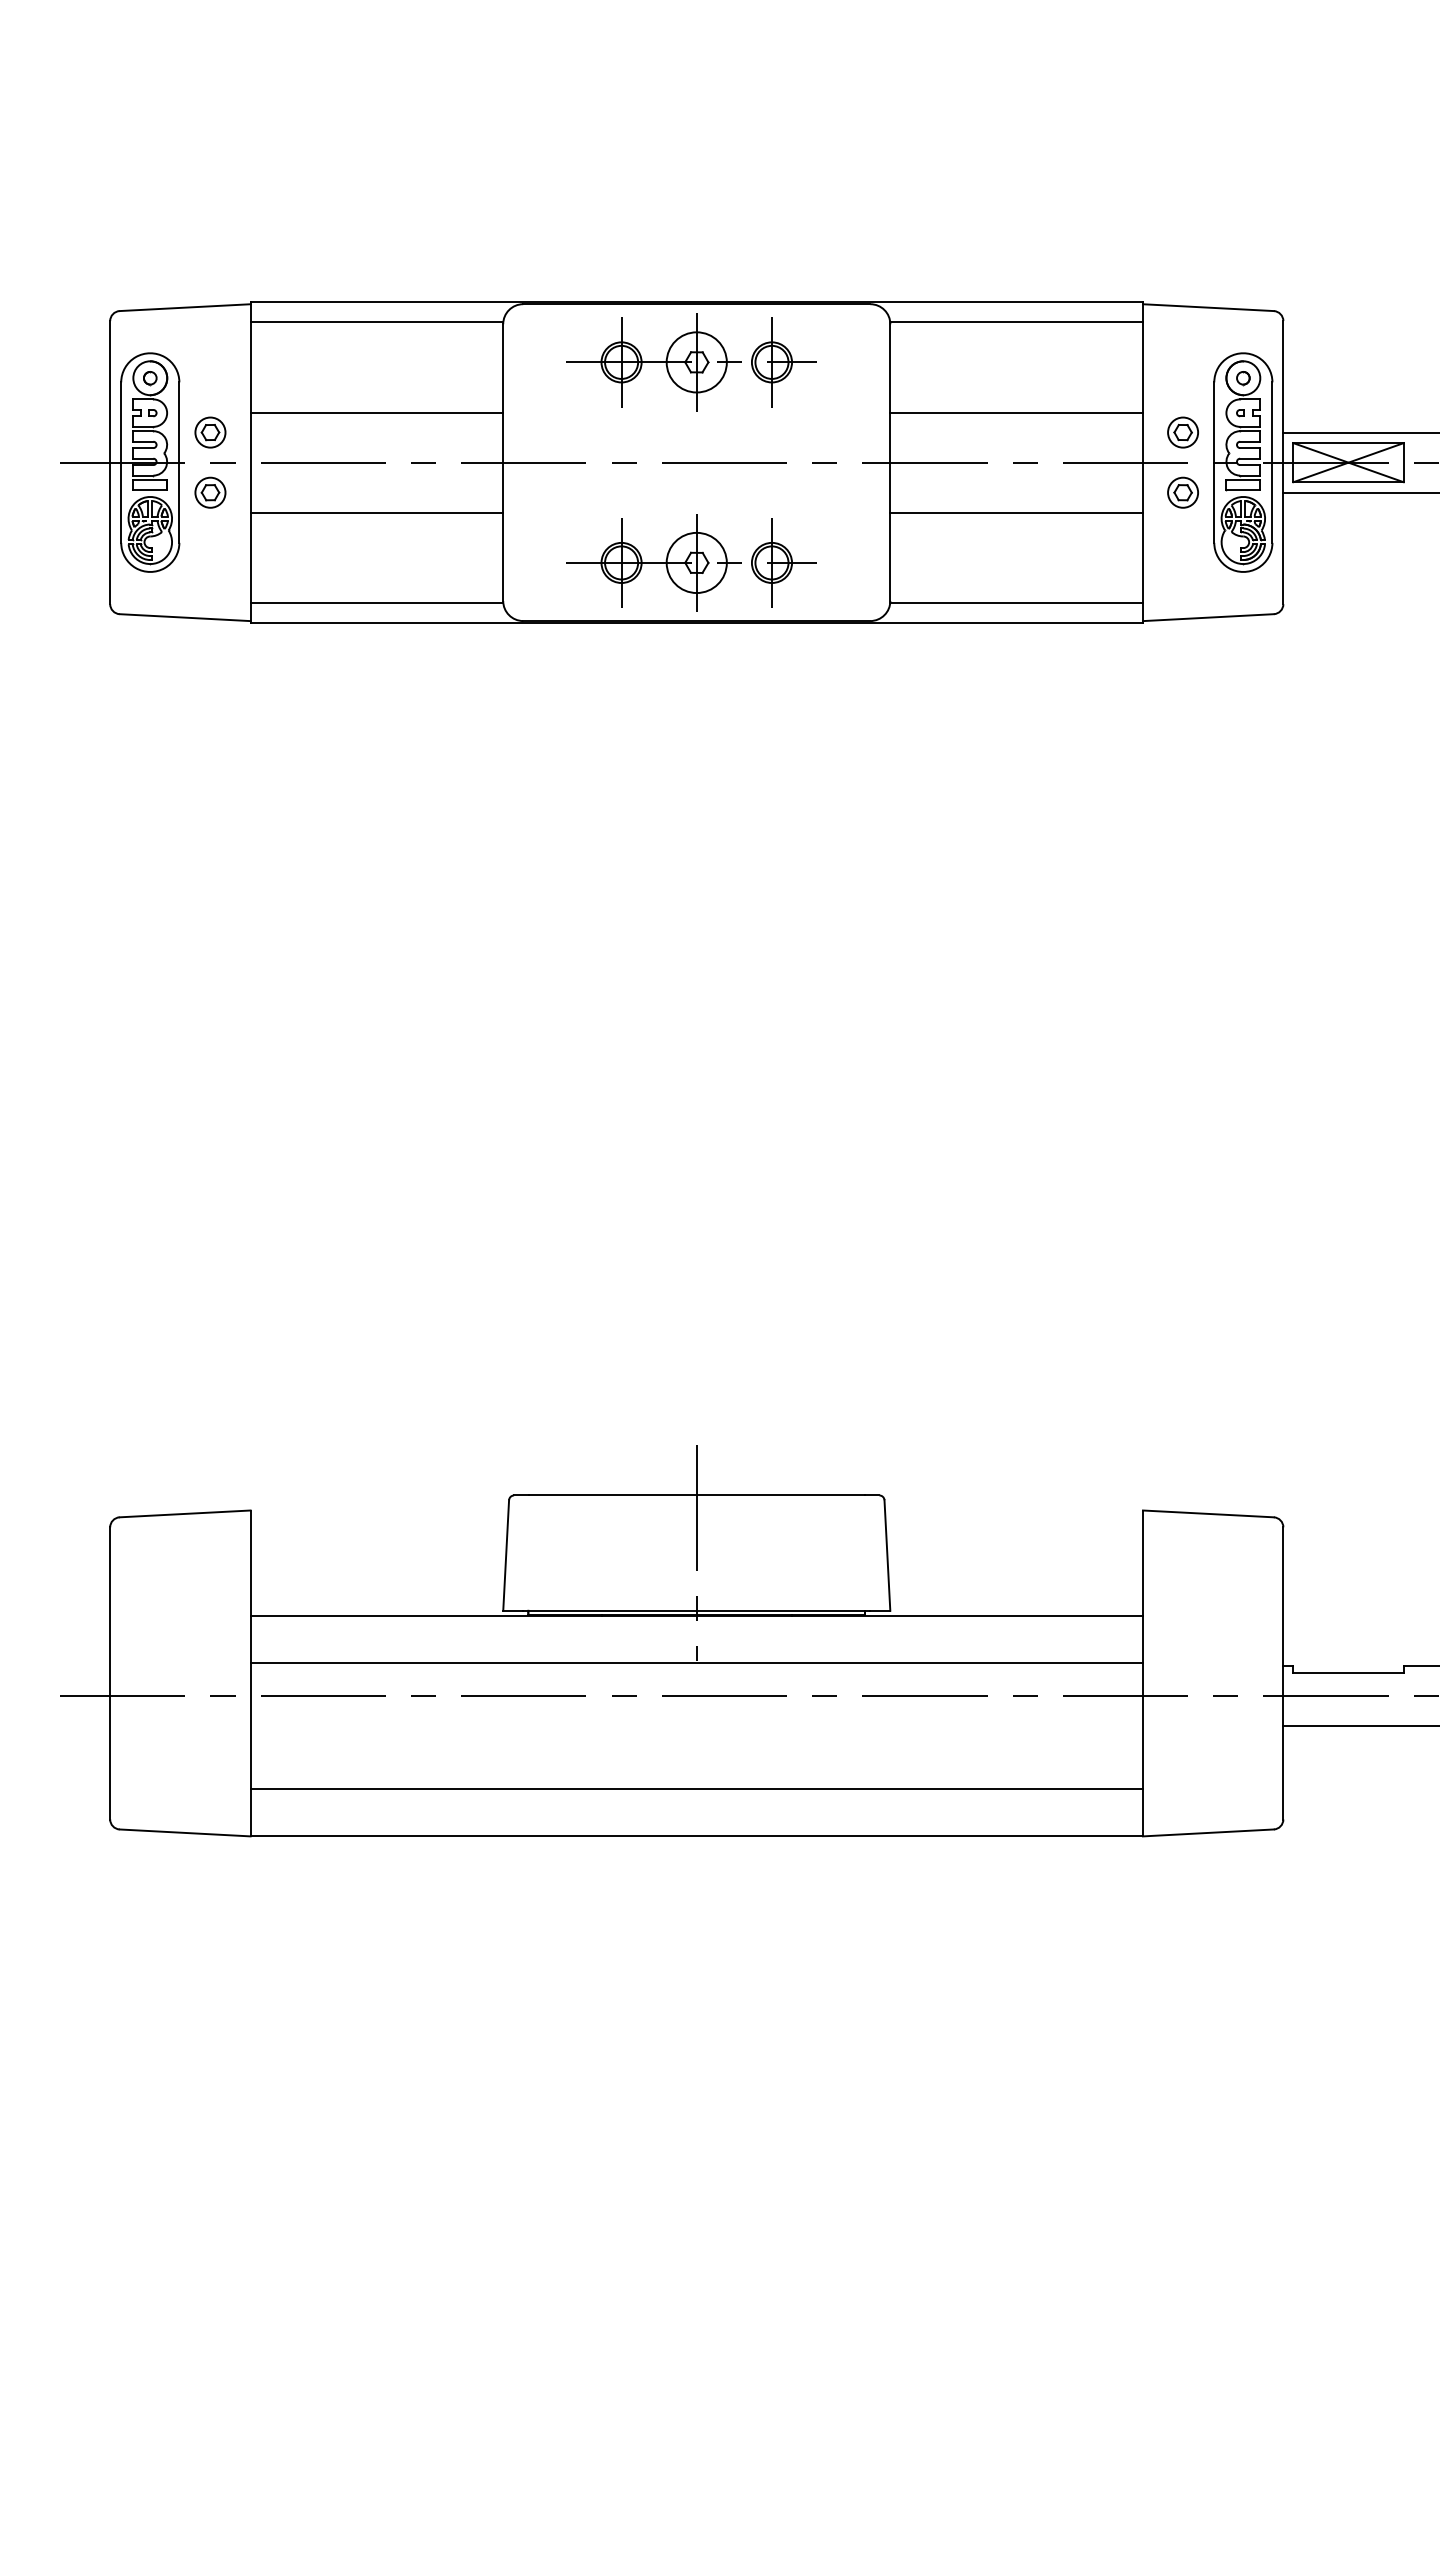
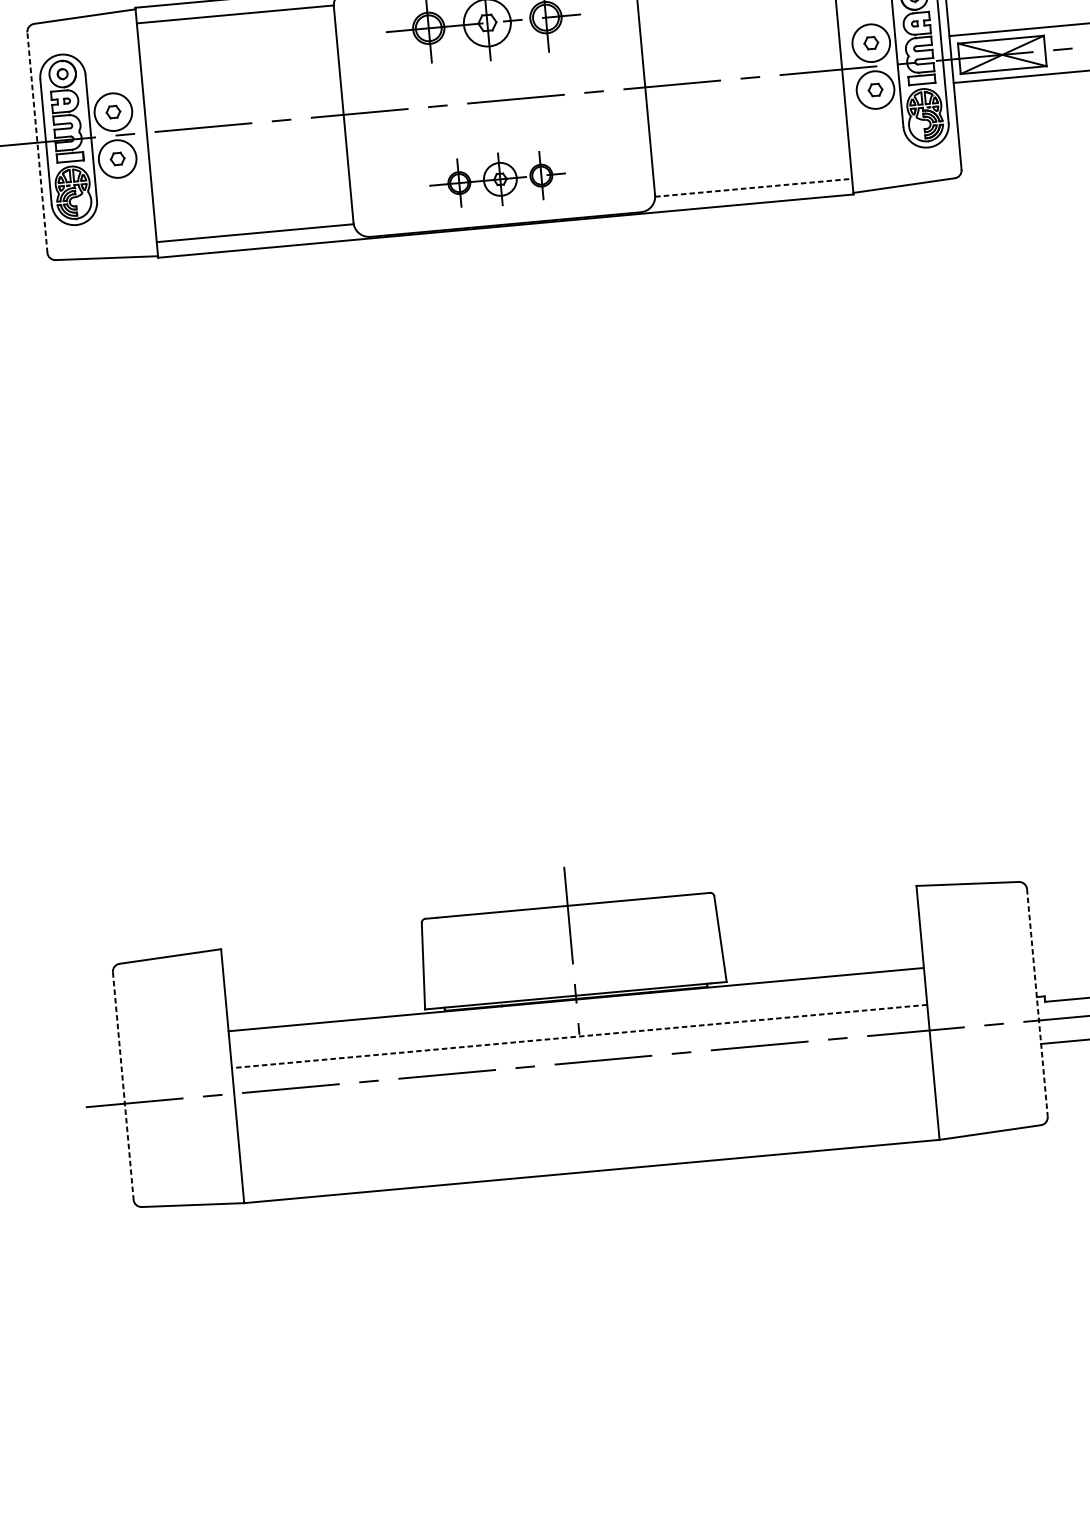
line: (376, 412) -> (241, 84), removed
line: (1016, 412) -> (740, 39), removed
circle: (210, 432) -> (113, 112), size x1.6
circle: (1183, 432) -> (871, 43), size x1.6
line: (110, 462) -> (37, 142), solid -> dashed
circle: (210, 492) -> (117, 158), size x1.6
circle: (1183, 492) -> (875, 89), size x1.6
line: (376, 512) -> (248, 162), removed
line: (1016, 512) -> (747, 117), removed
part: (691, 562) -> (497, 179), size x0.7
line: (1017, 603) -> (754, 188), solid -> dashed
line: (696, 1663) -> (579, 1036), solid -> dashed
line: (110, 1673) -> (123, 1086), solid -> dashed
line: (1283, 1673) -> (1037, 1002), solid -> dashed
line: (696, 1788) -> (588, 1134), removed

